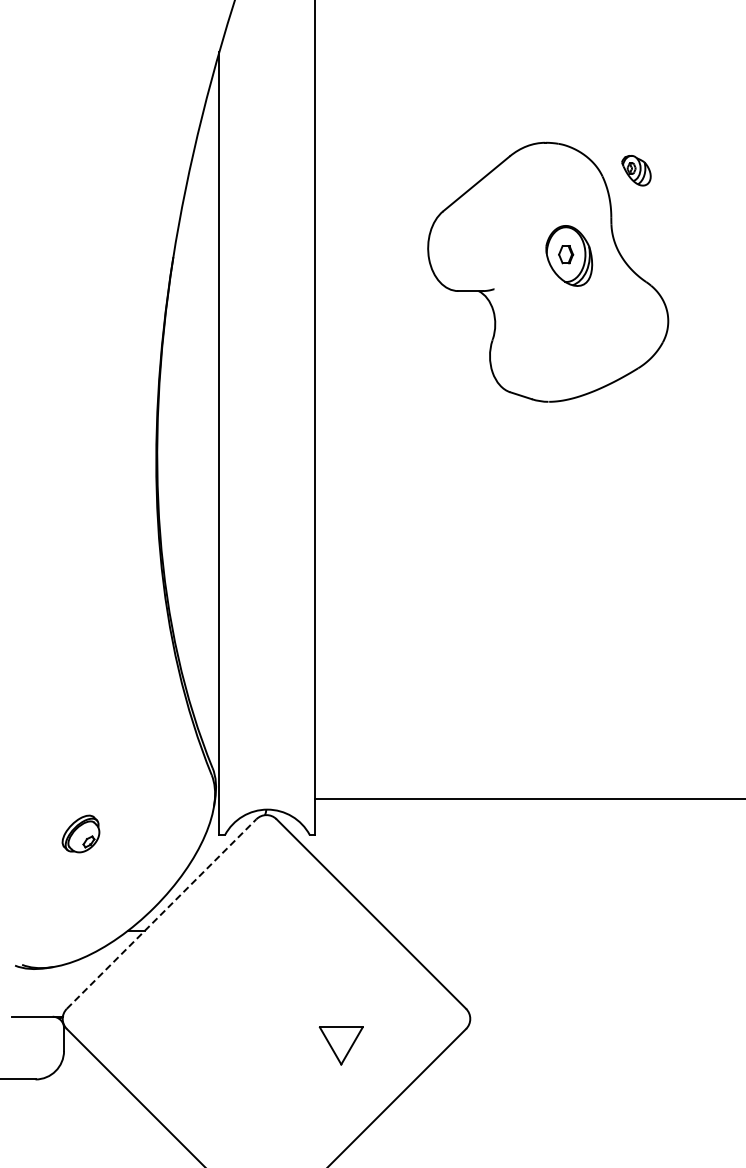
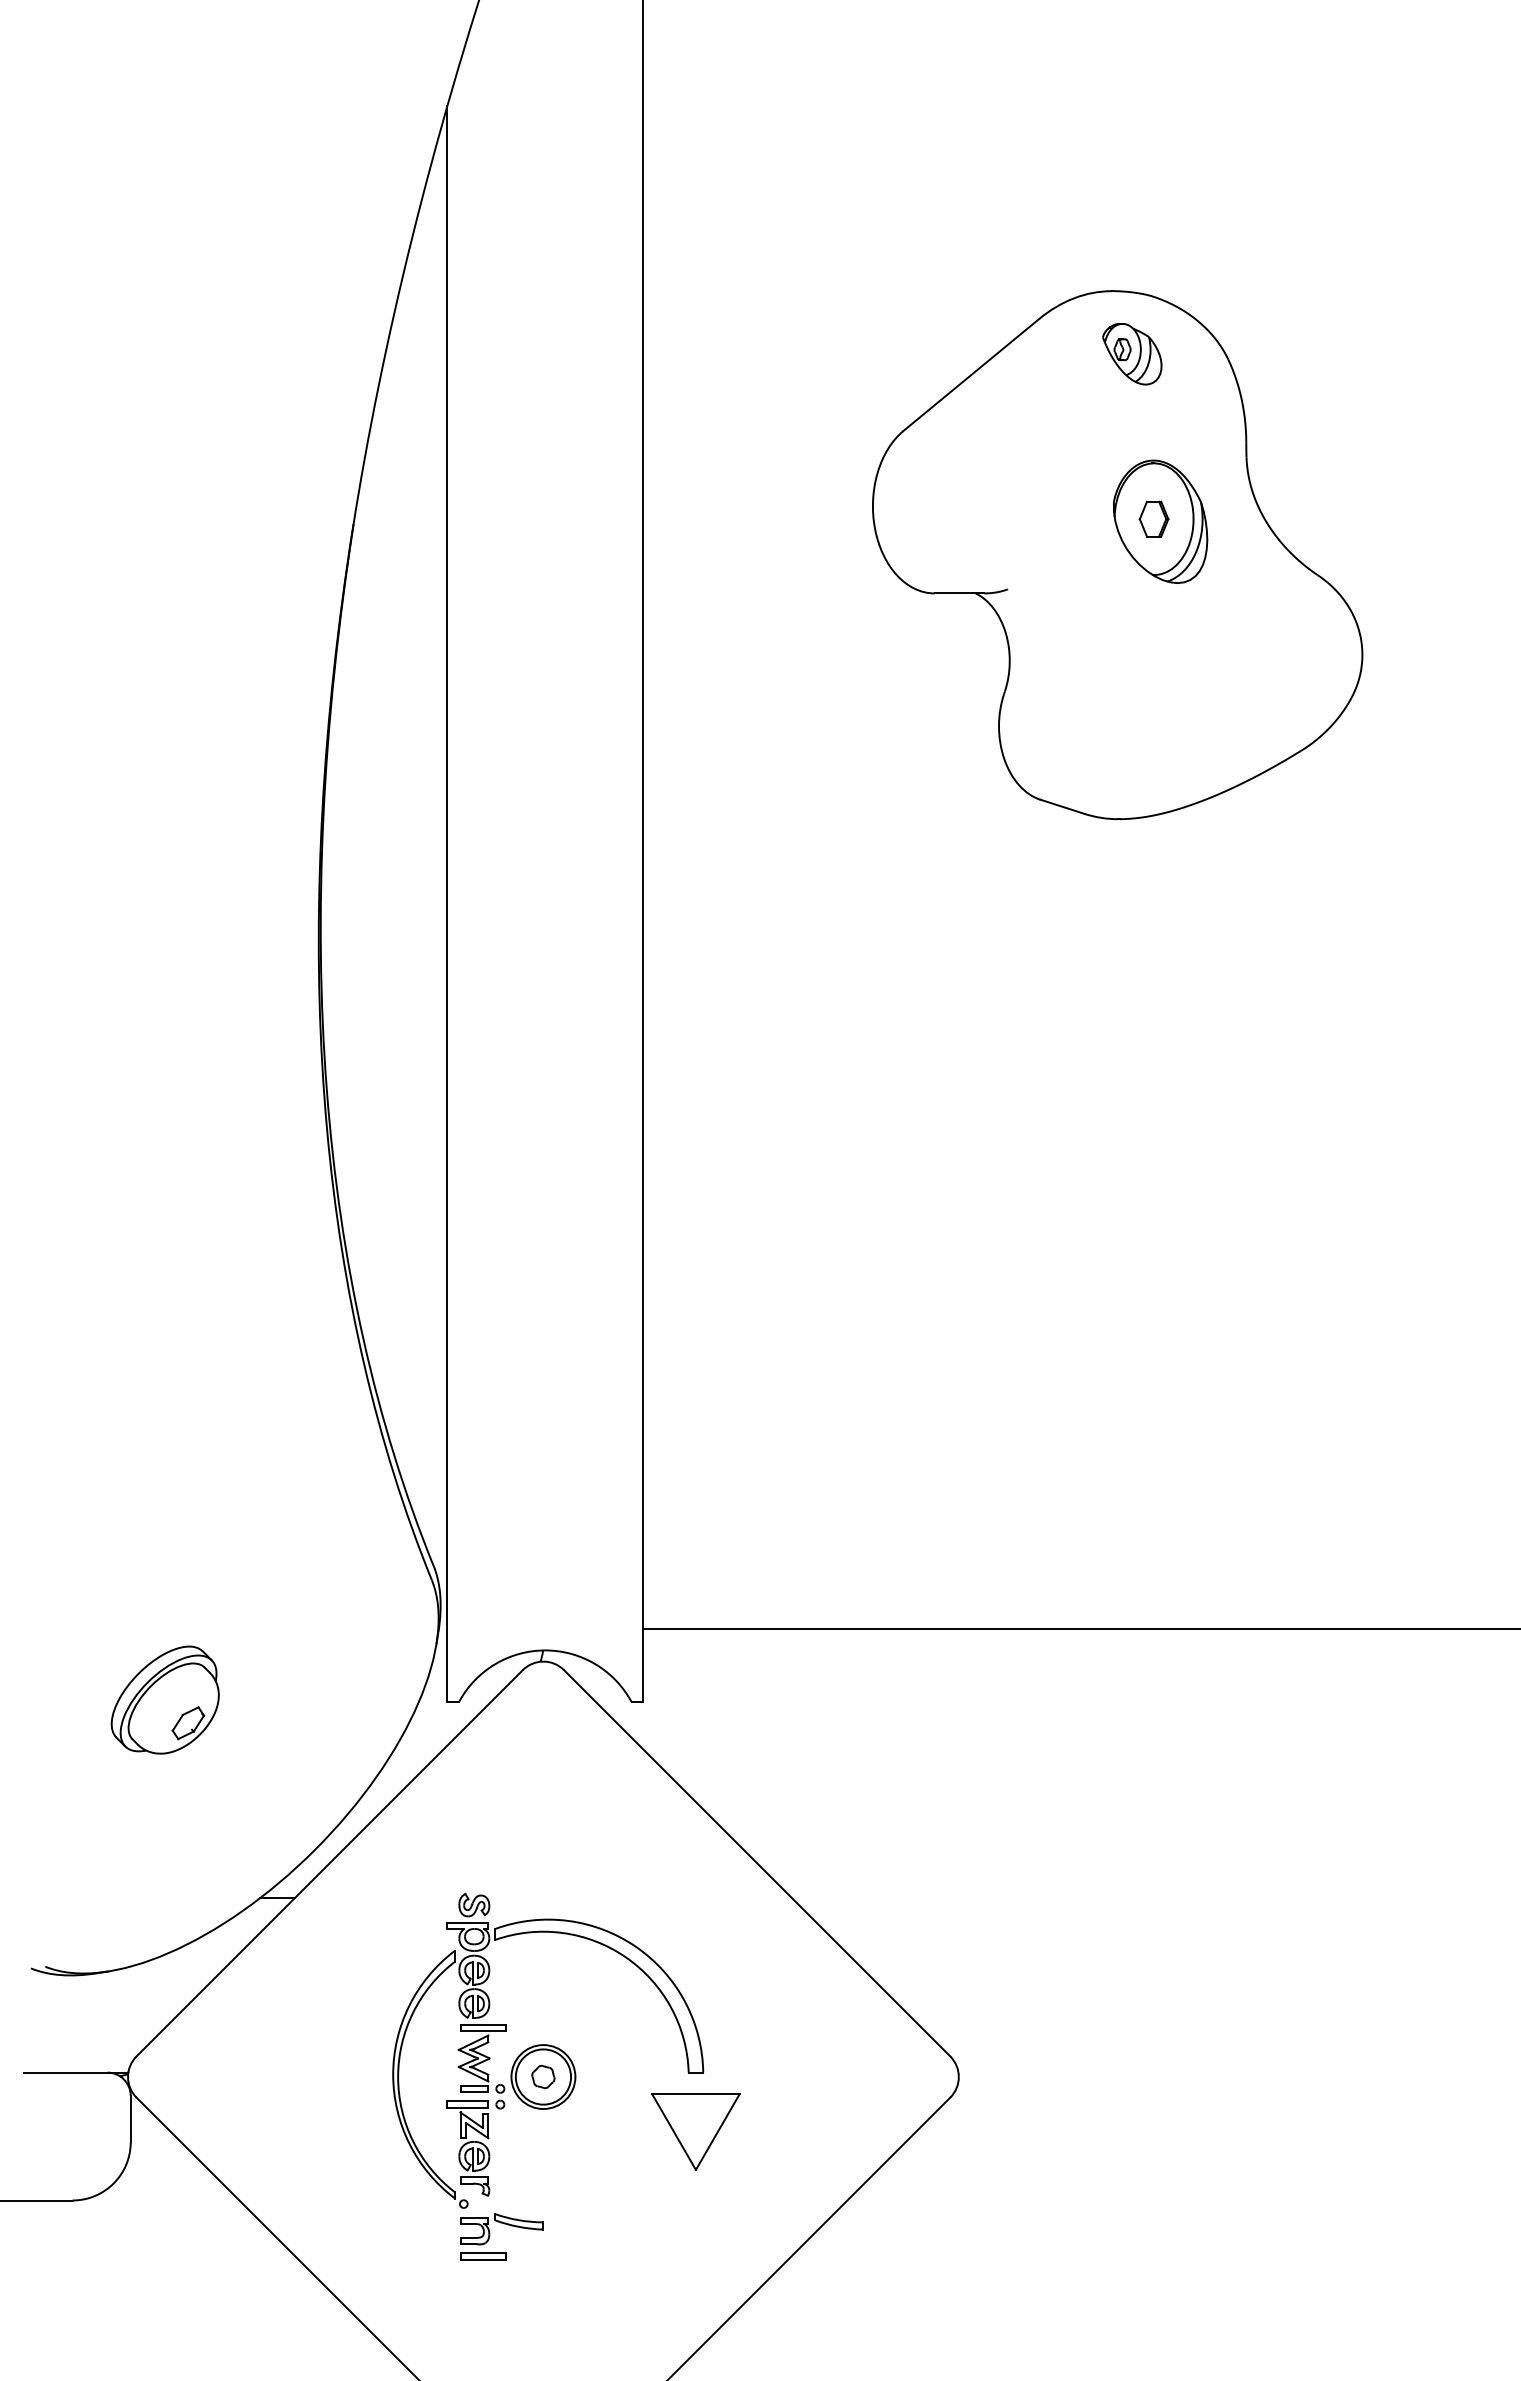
part: (636, 170) -> (1132, 353), moved
part: (80, 833) -> (164, 1699), size x1.43
line: (162, 913) -> (331, 1862), dashed -> solid
part: (268, 1018) -> (547, 2076), added

